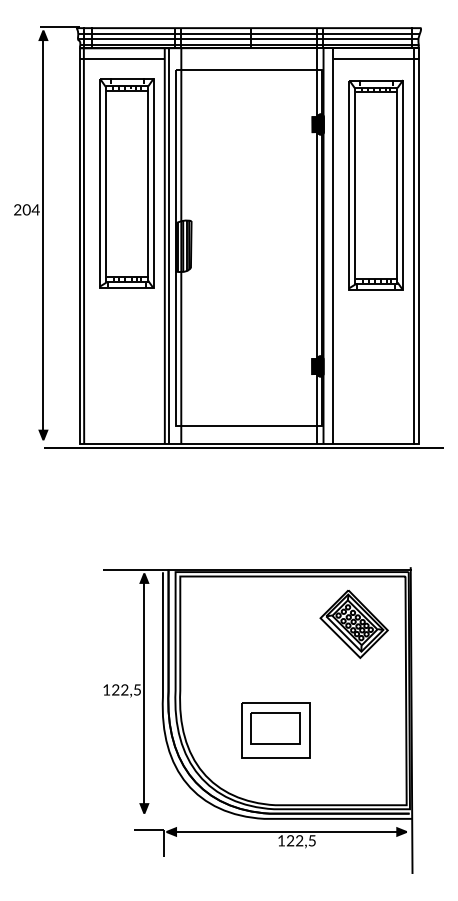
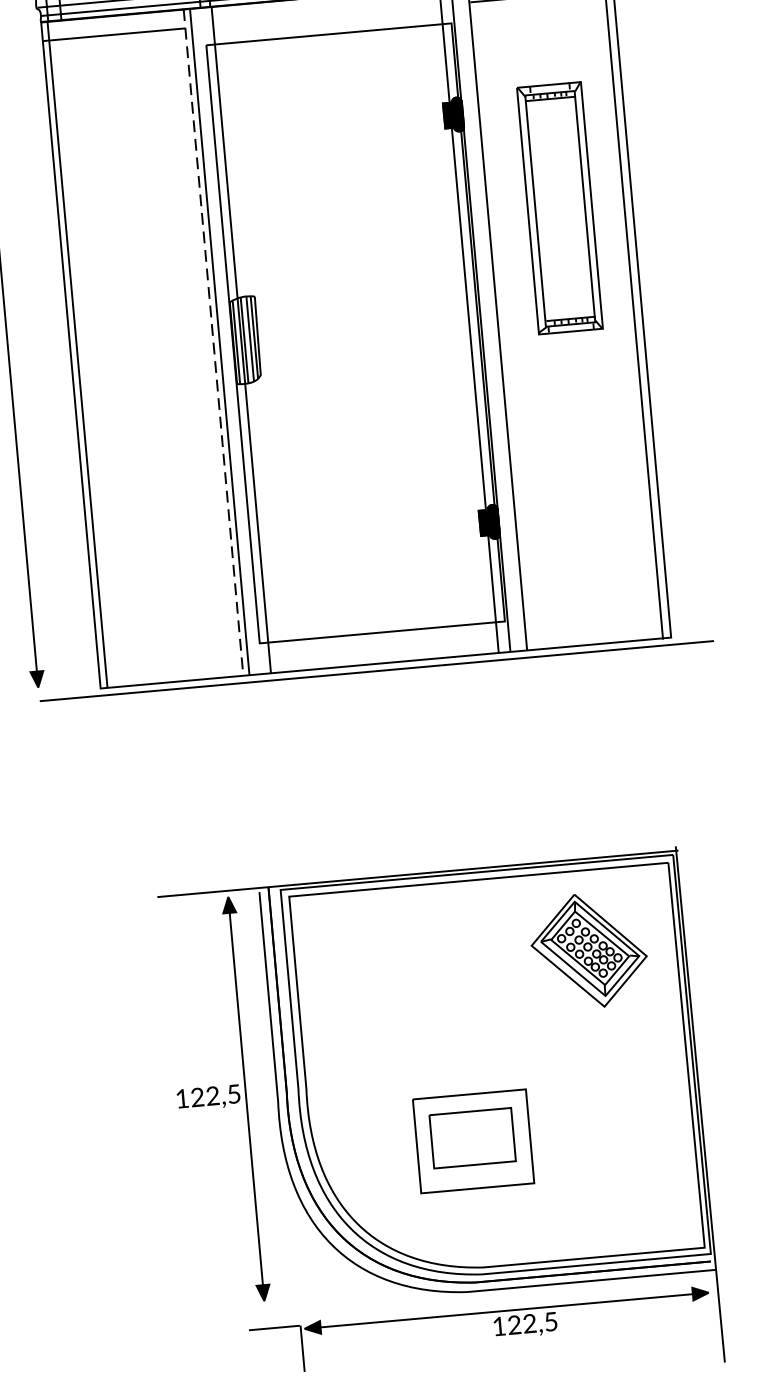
part: (126, 183) -> (139, 243), removed
part: (375, 184) -> (558, 207), size x0.7
line: (164, 245) -> (212, 341), solid -> dashed

